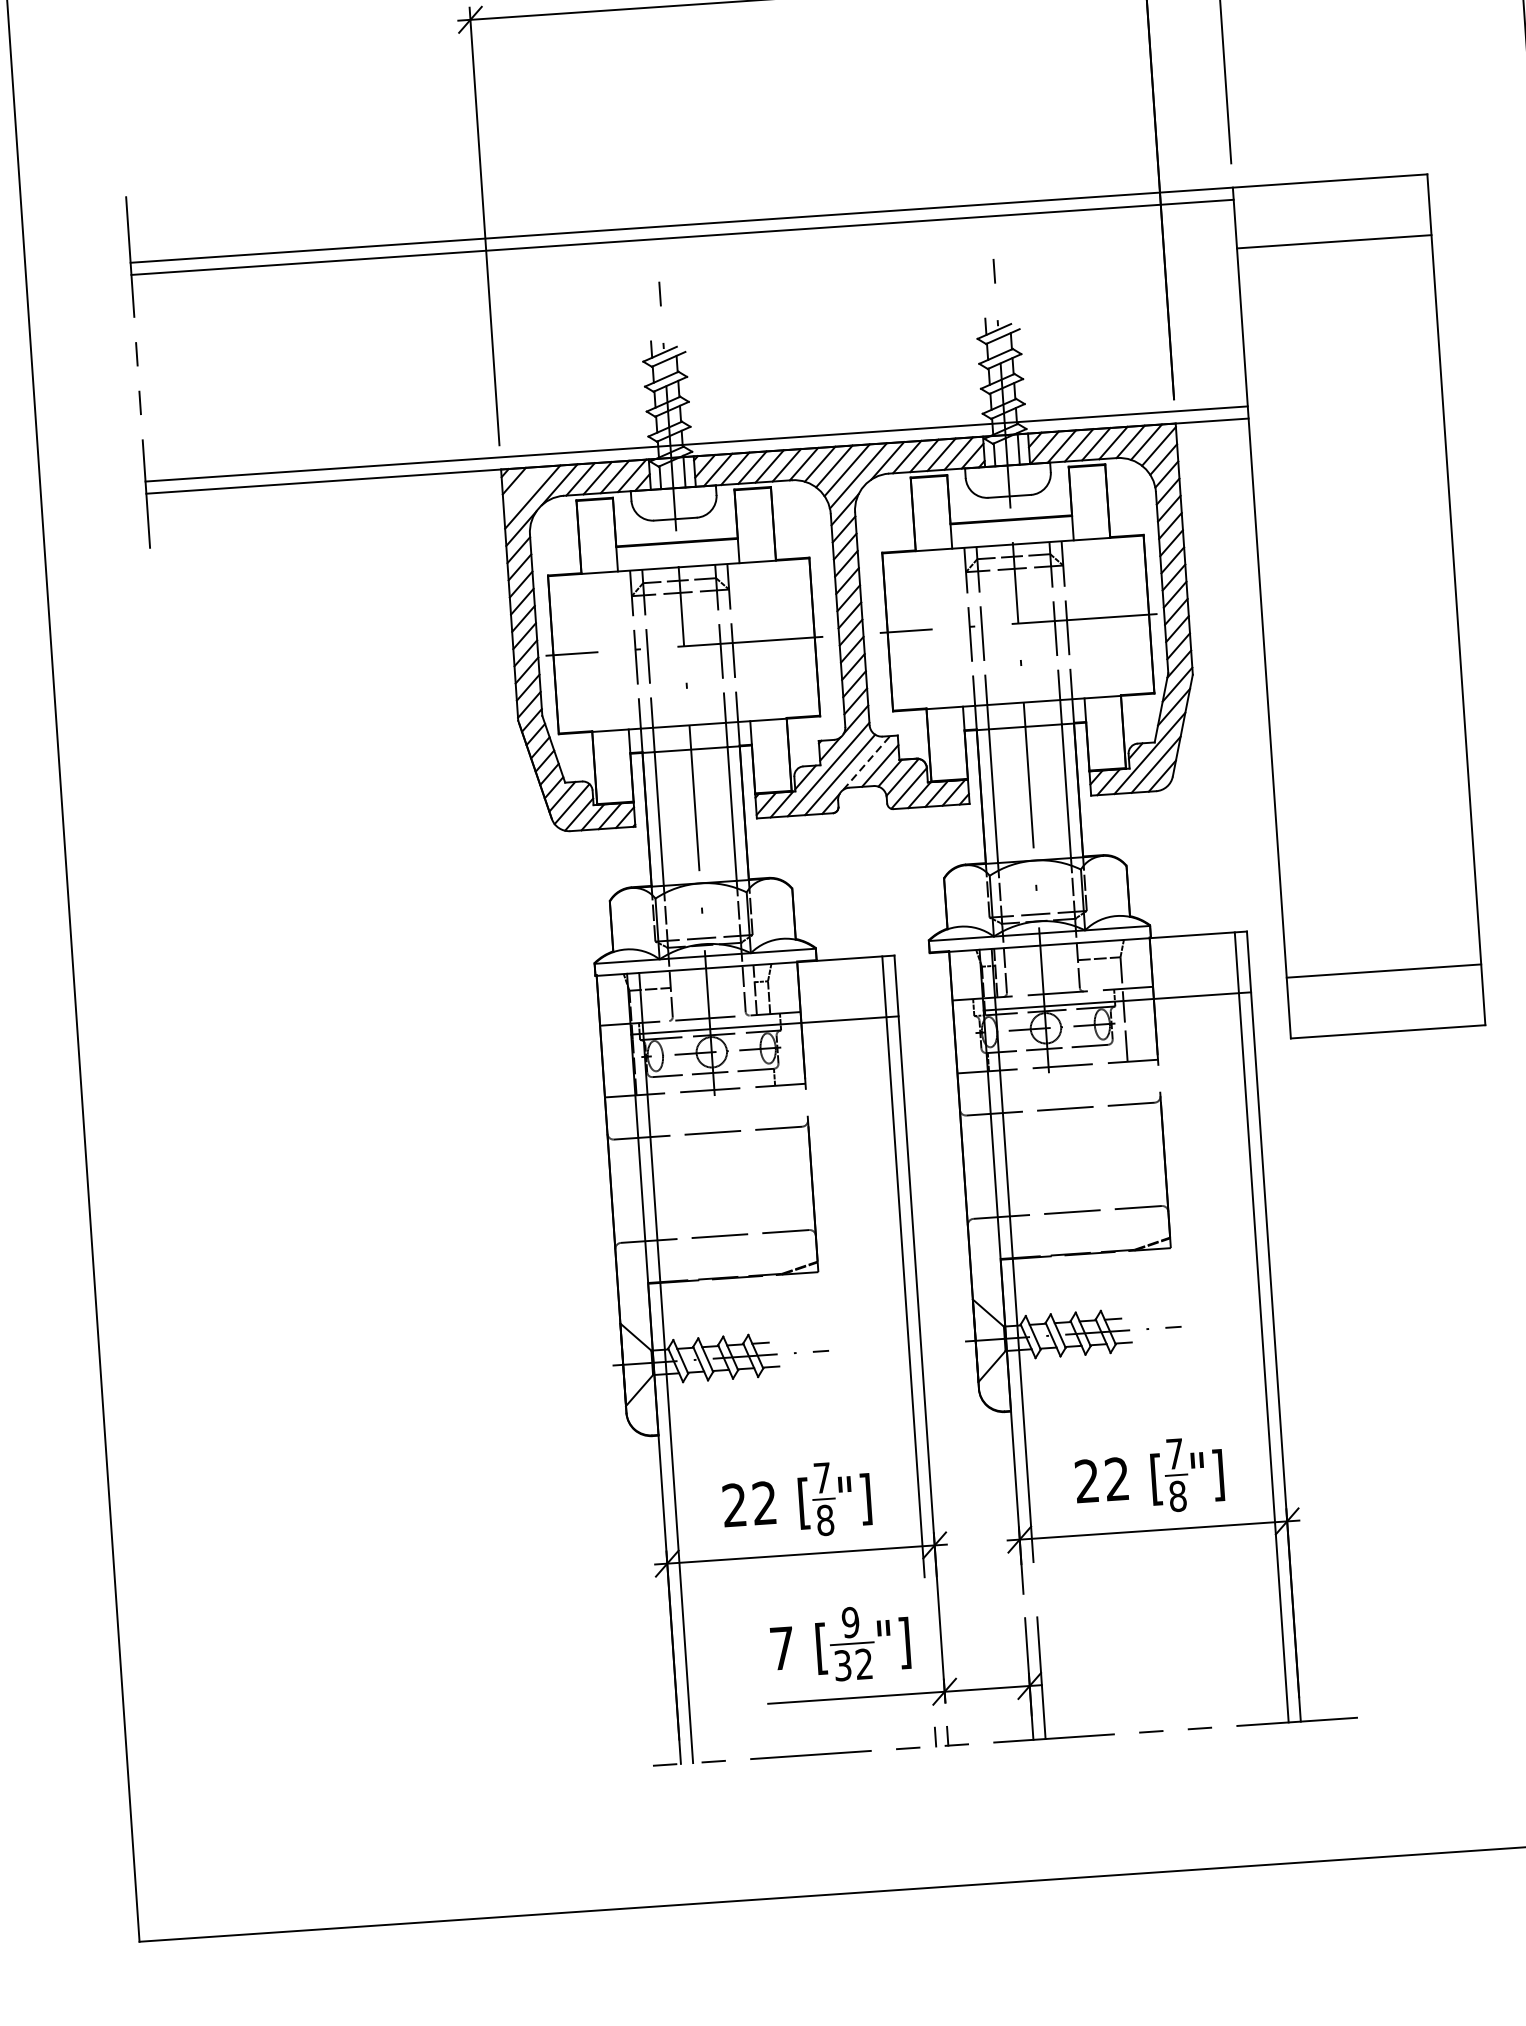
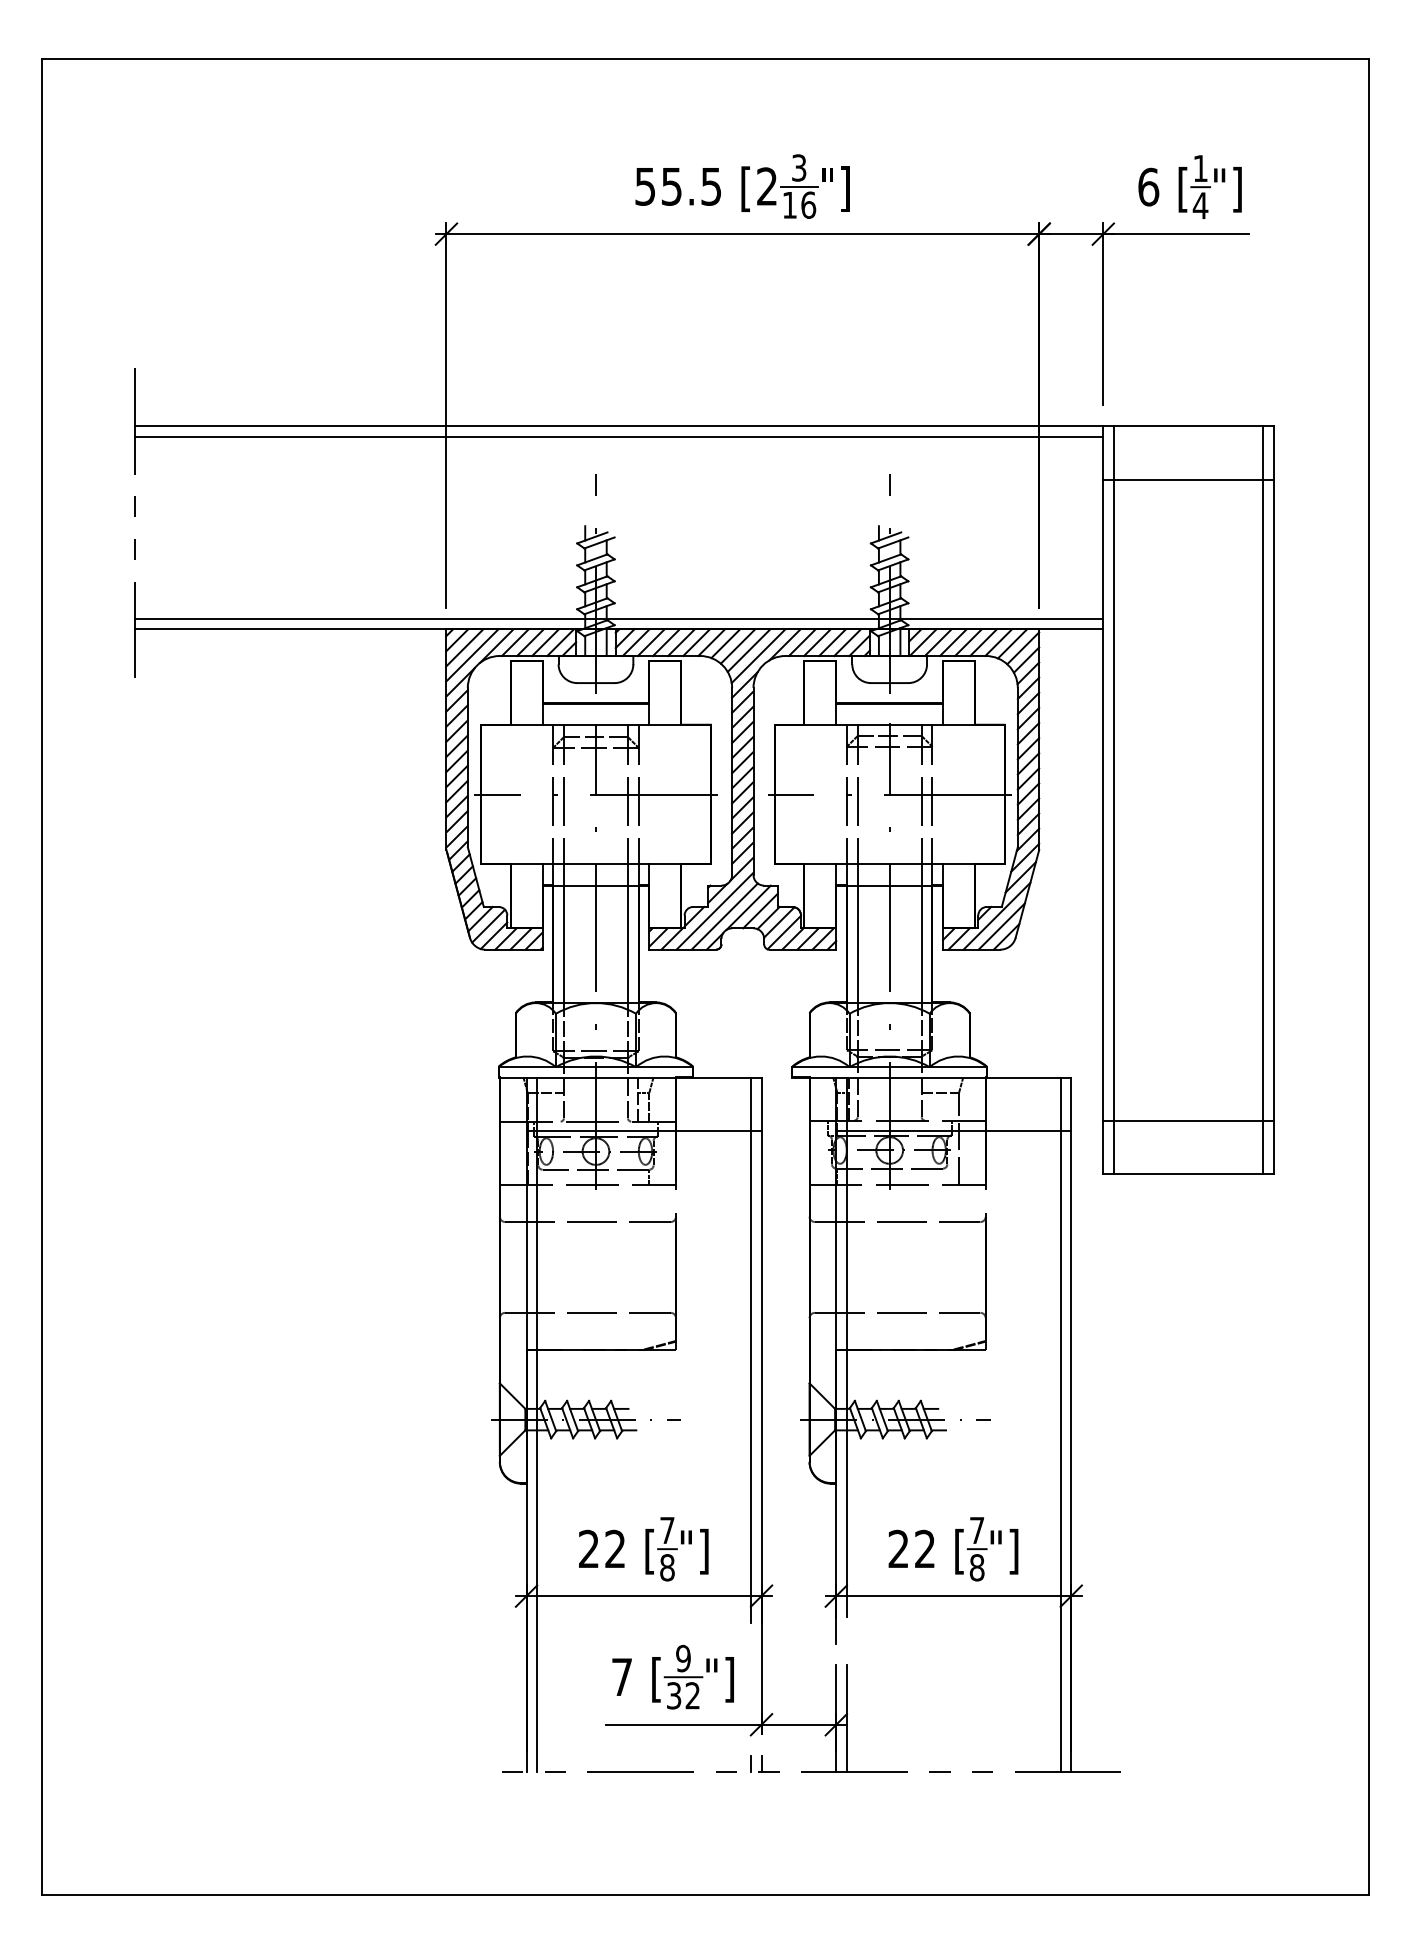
line: (523, 488) -> (464, 647), added
line: (1444, 599) -> (1263, 799), added
line: (1273, 611) -> (1113, 799), added
line: (867, 762) -> (749, 907), dashed -> solid

